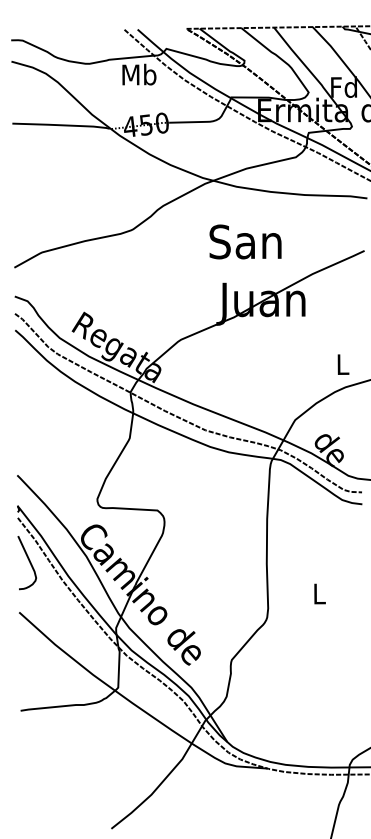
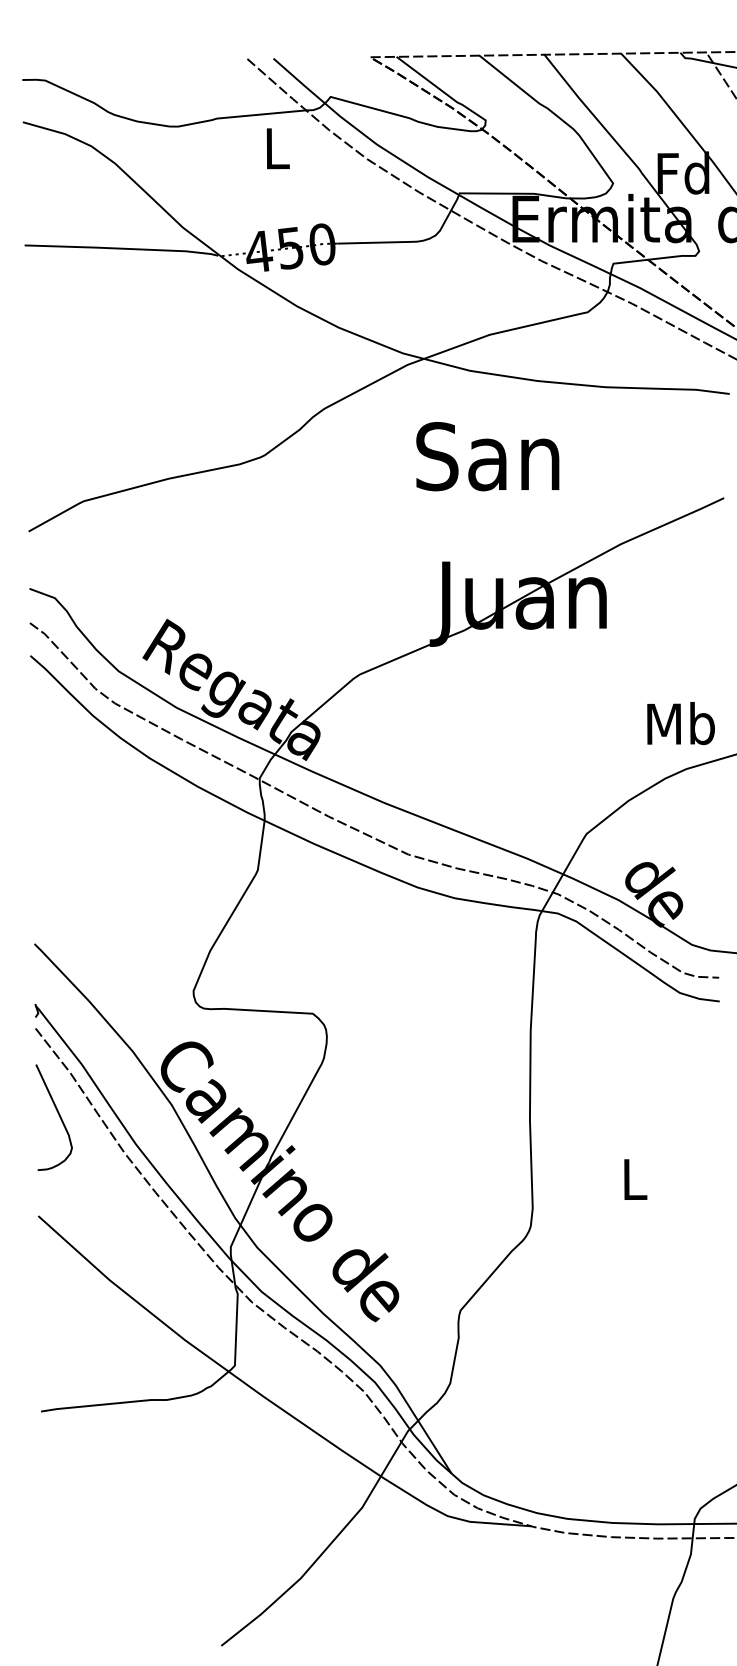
text: (139, 74) -> (277, 147), Mb -> L
text: (245, 241) -> (487, 455), moved
text: (342, 364) -> (680, 723), L -> Mb

